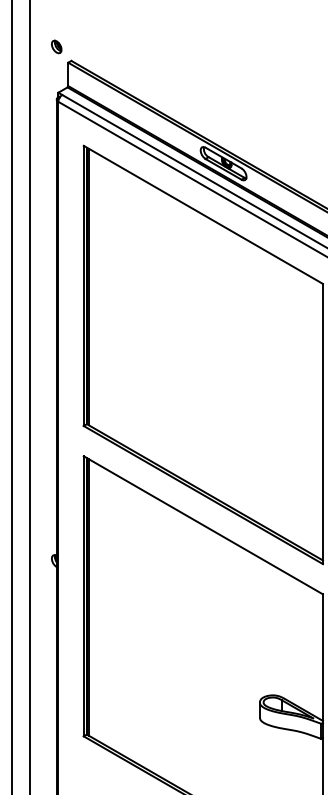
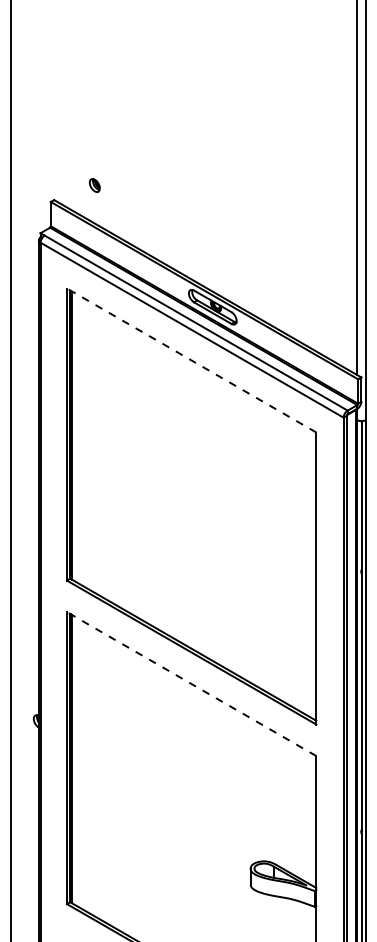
part: (56, 46) -> (94, 185), moved
line: (203, 214) -> (191, 360), solid -> dashed
line: (203, 525) -> (191, 684), solid -> dashed

